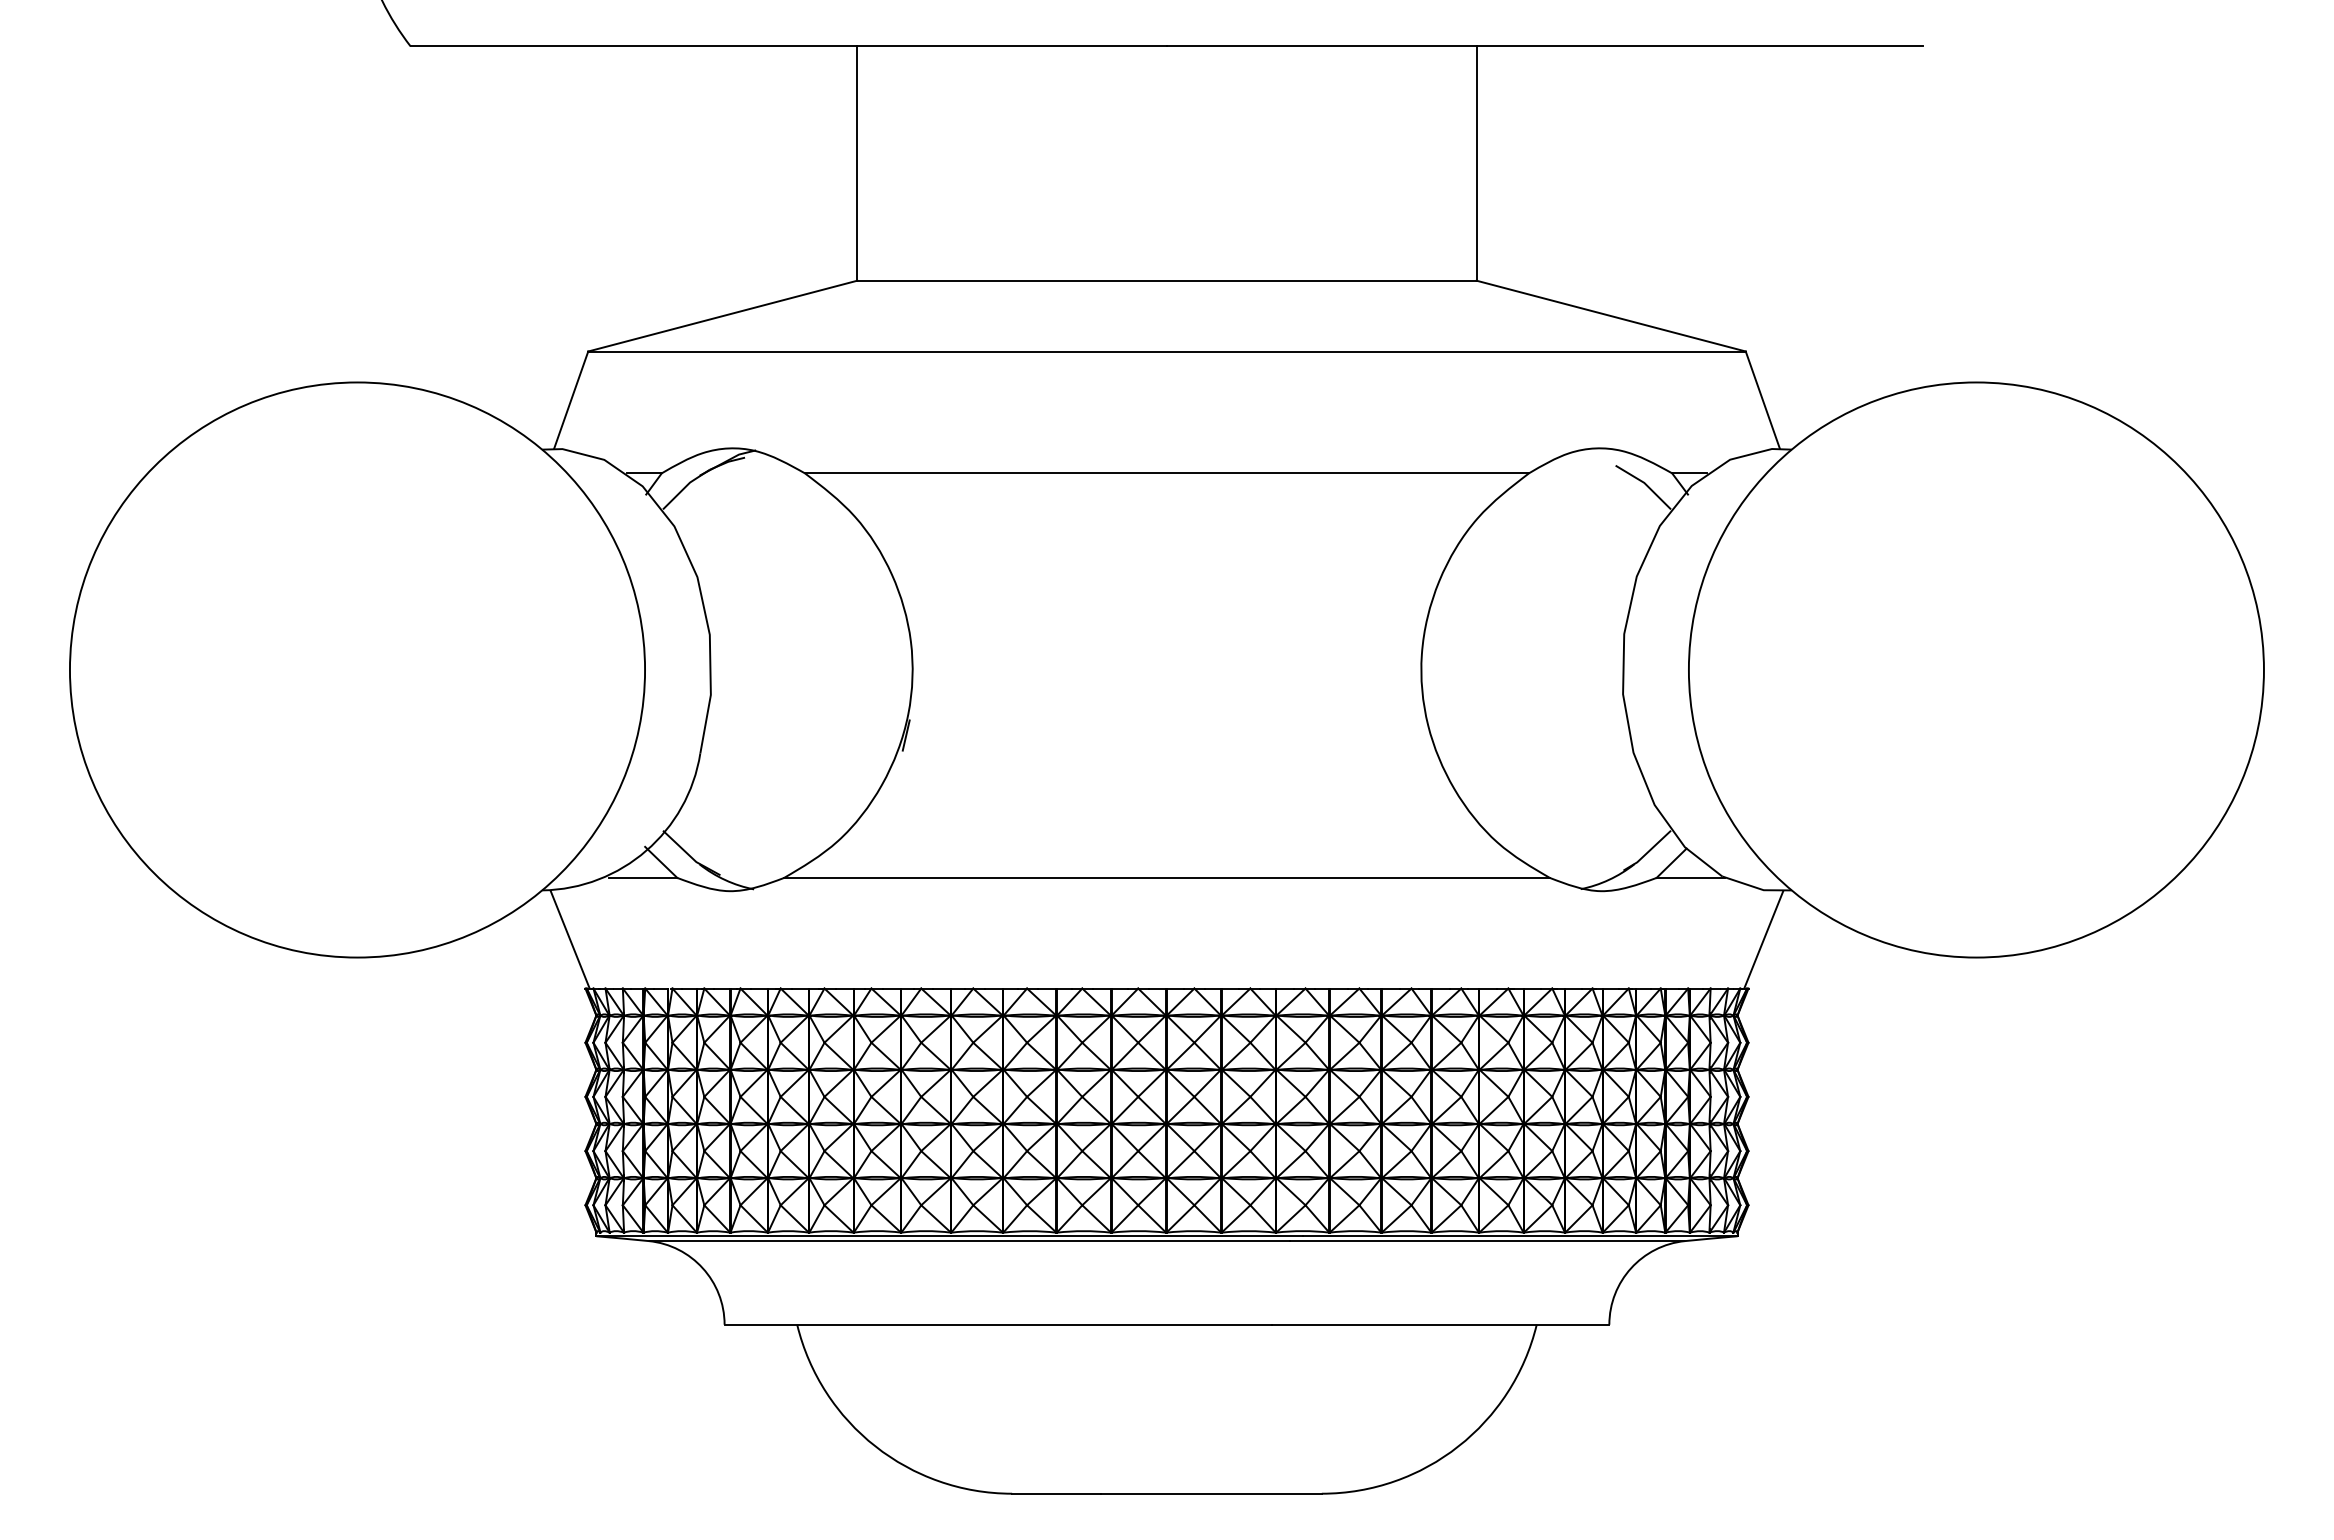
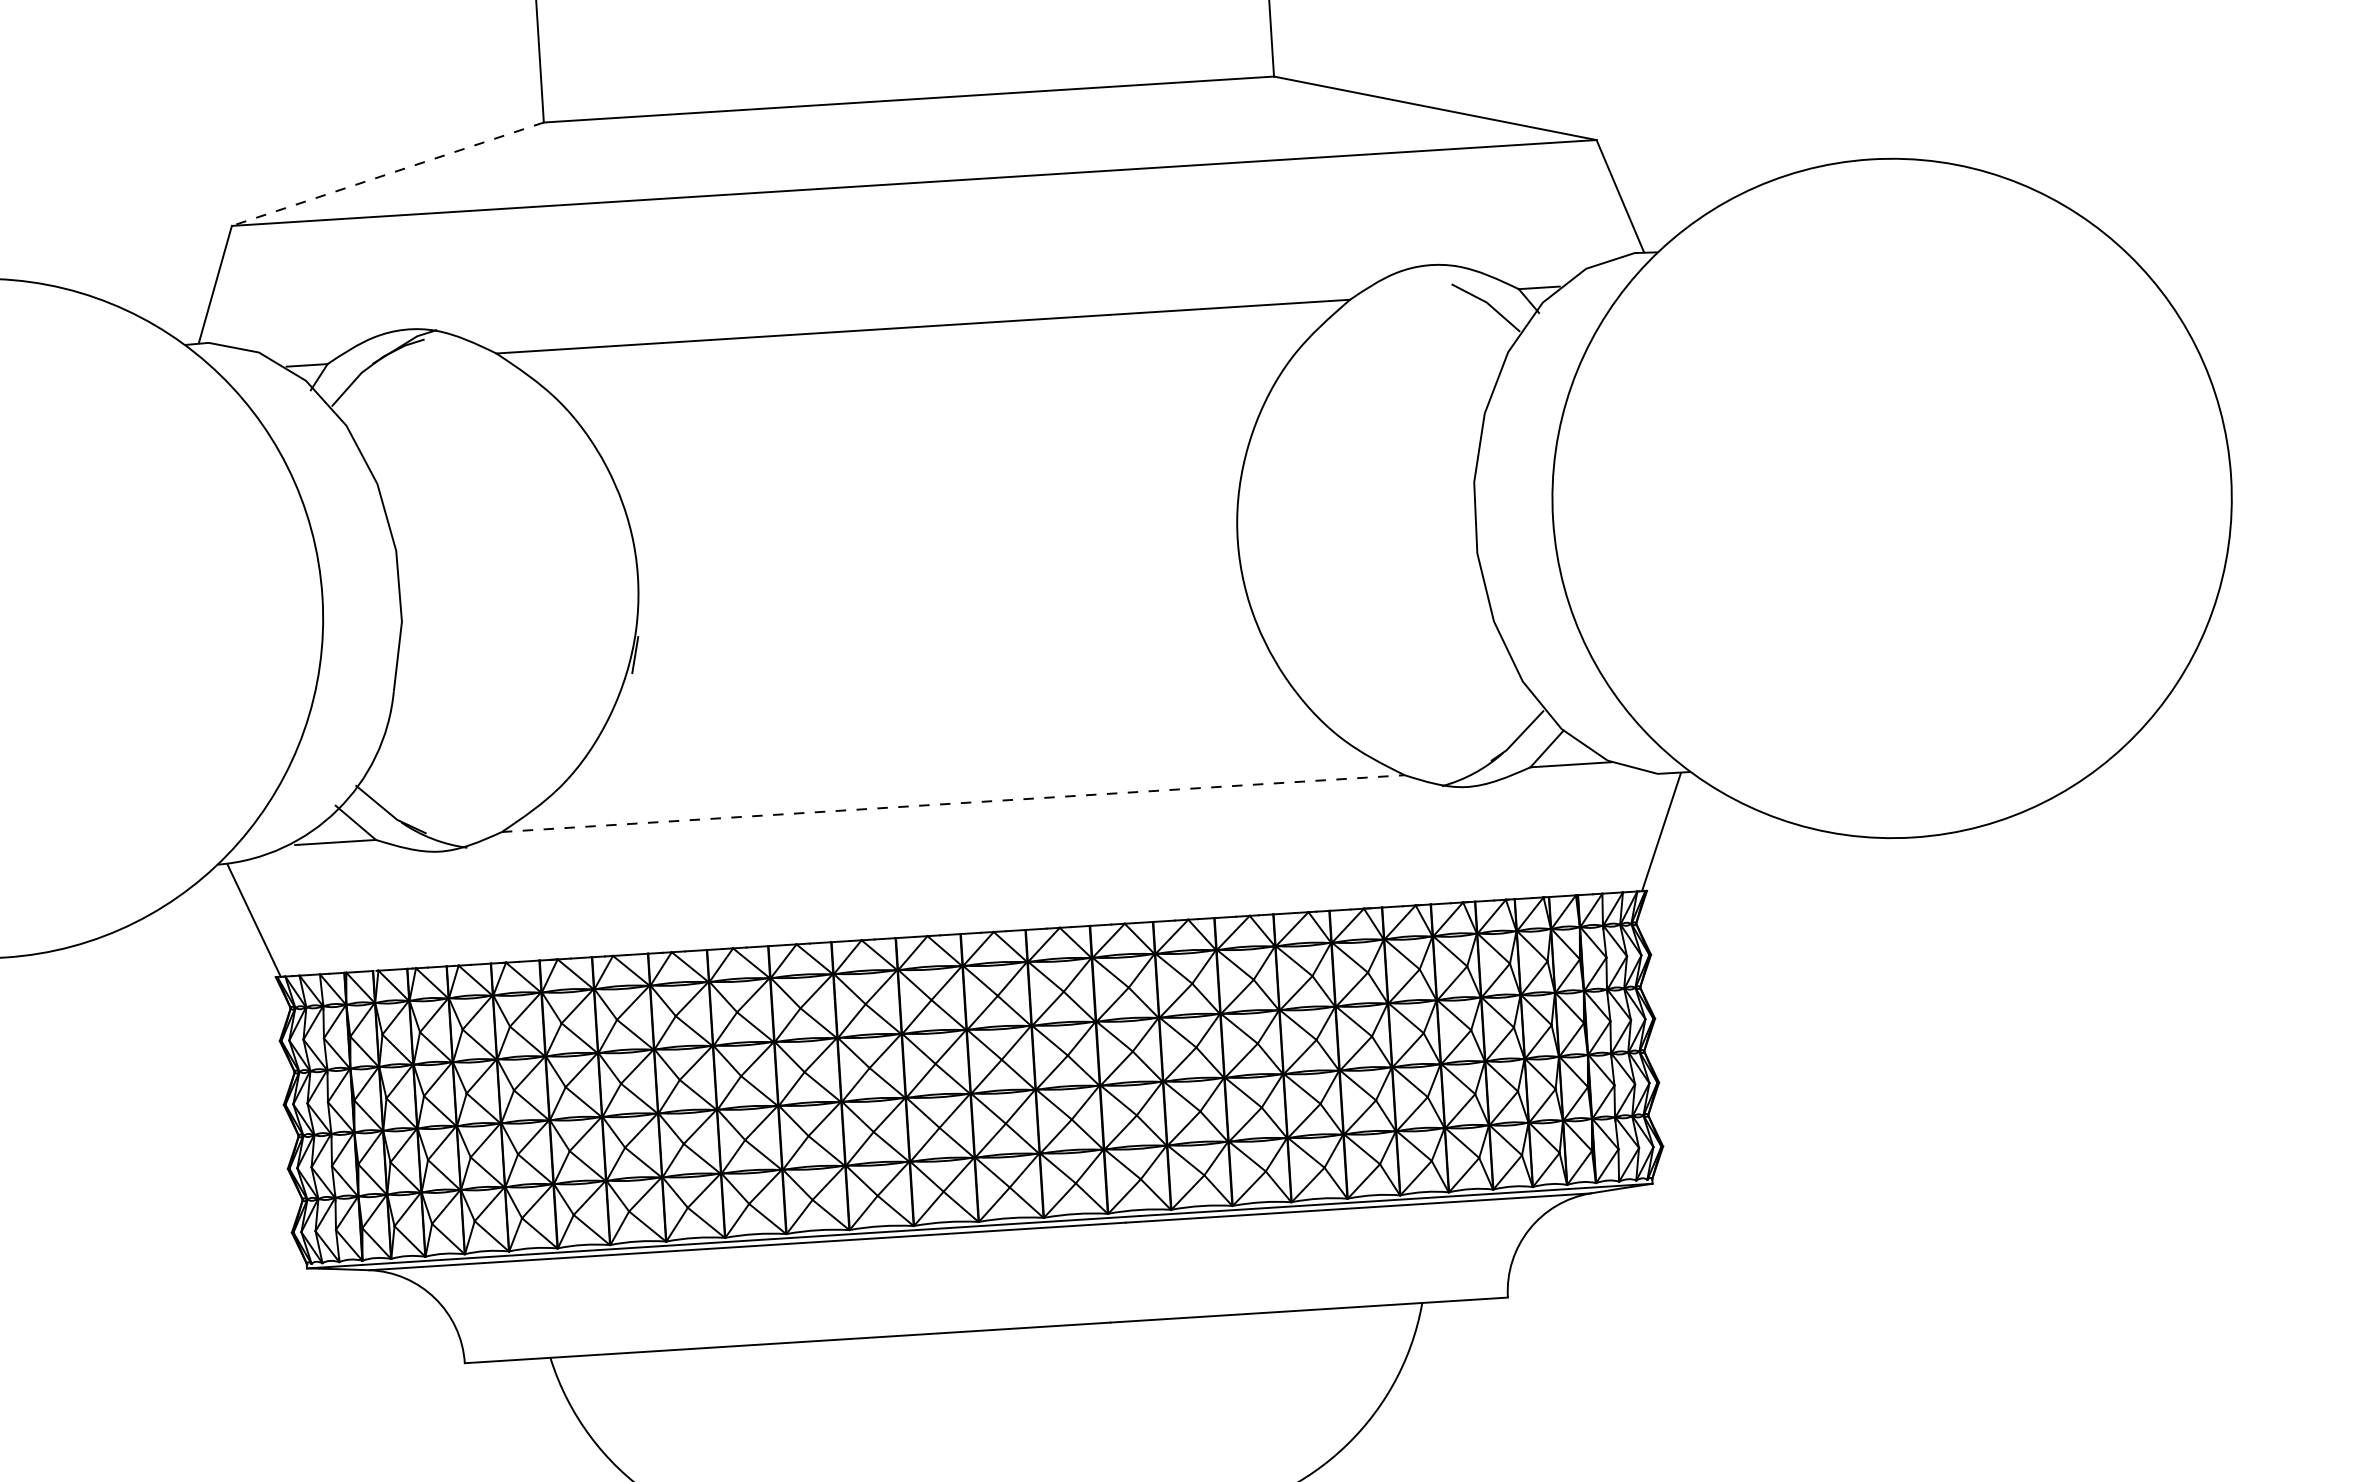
line: (722, 316) -> (387, 174), solid -> dashed
line: (1167, 877) -> (953, 803), solid -> dashed

